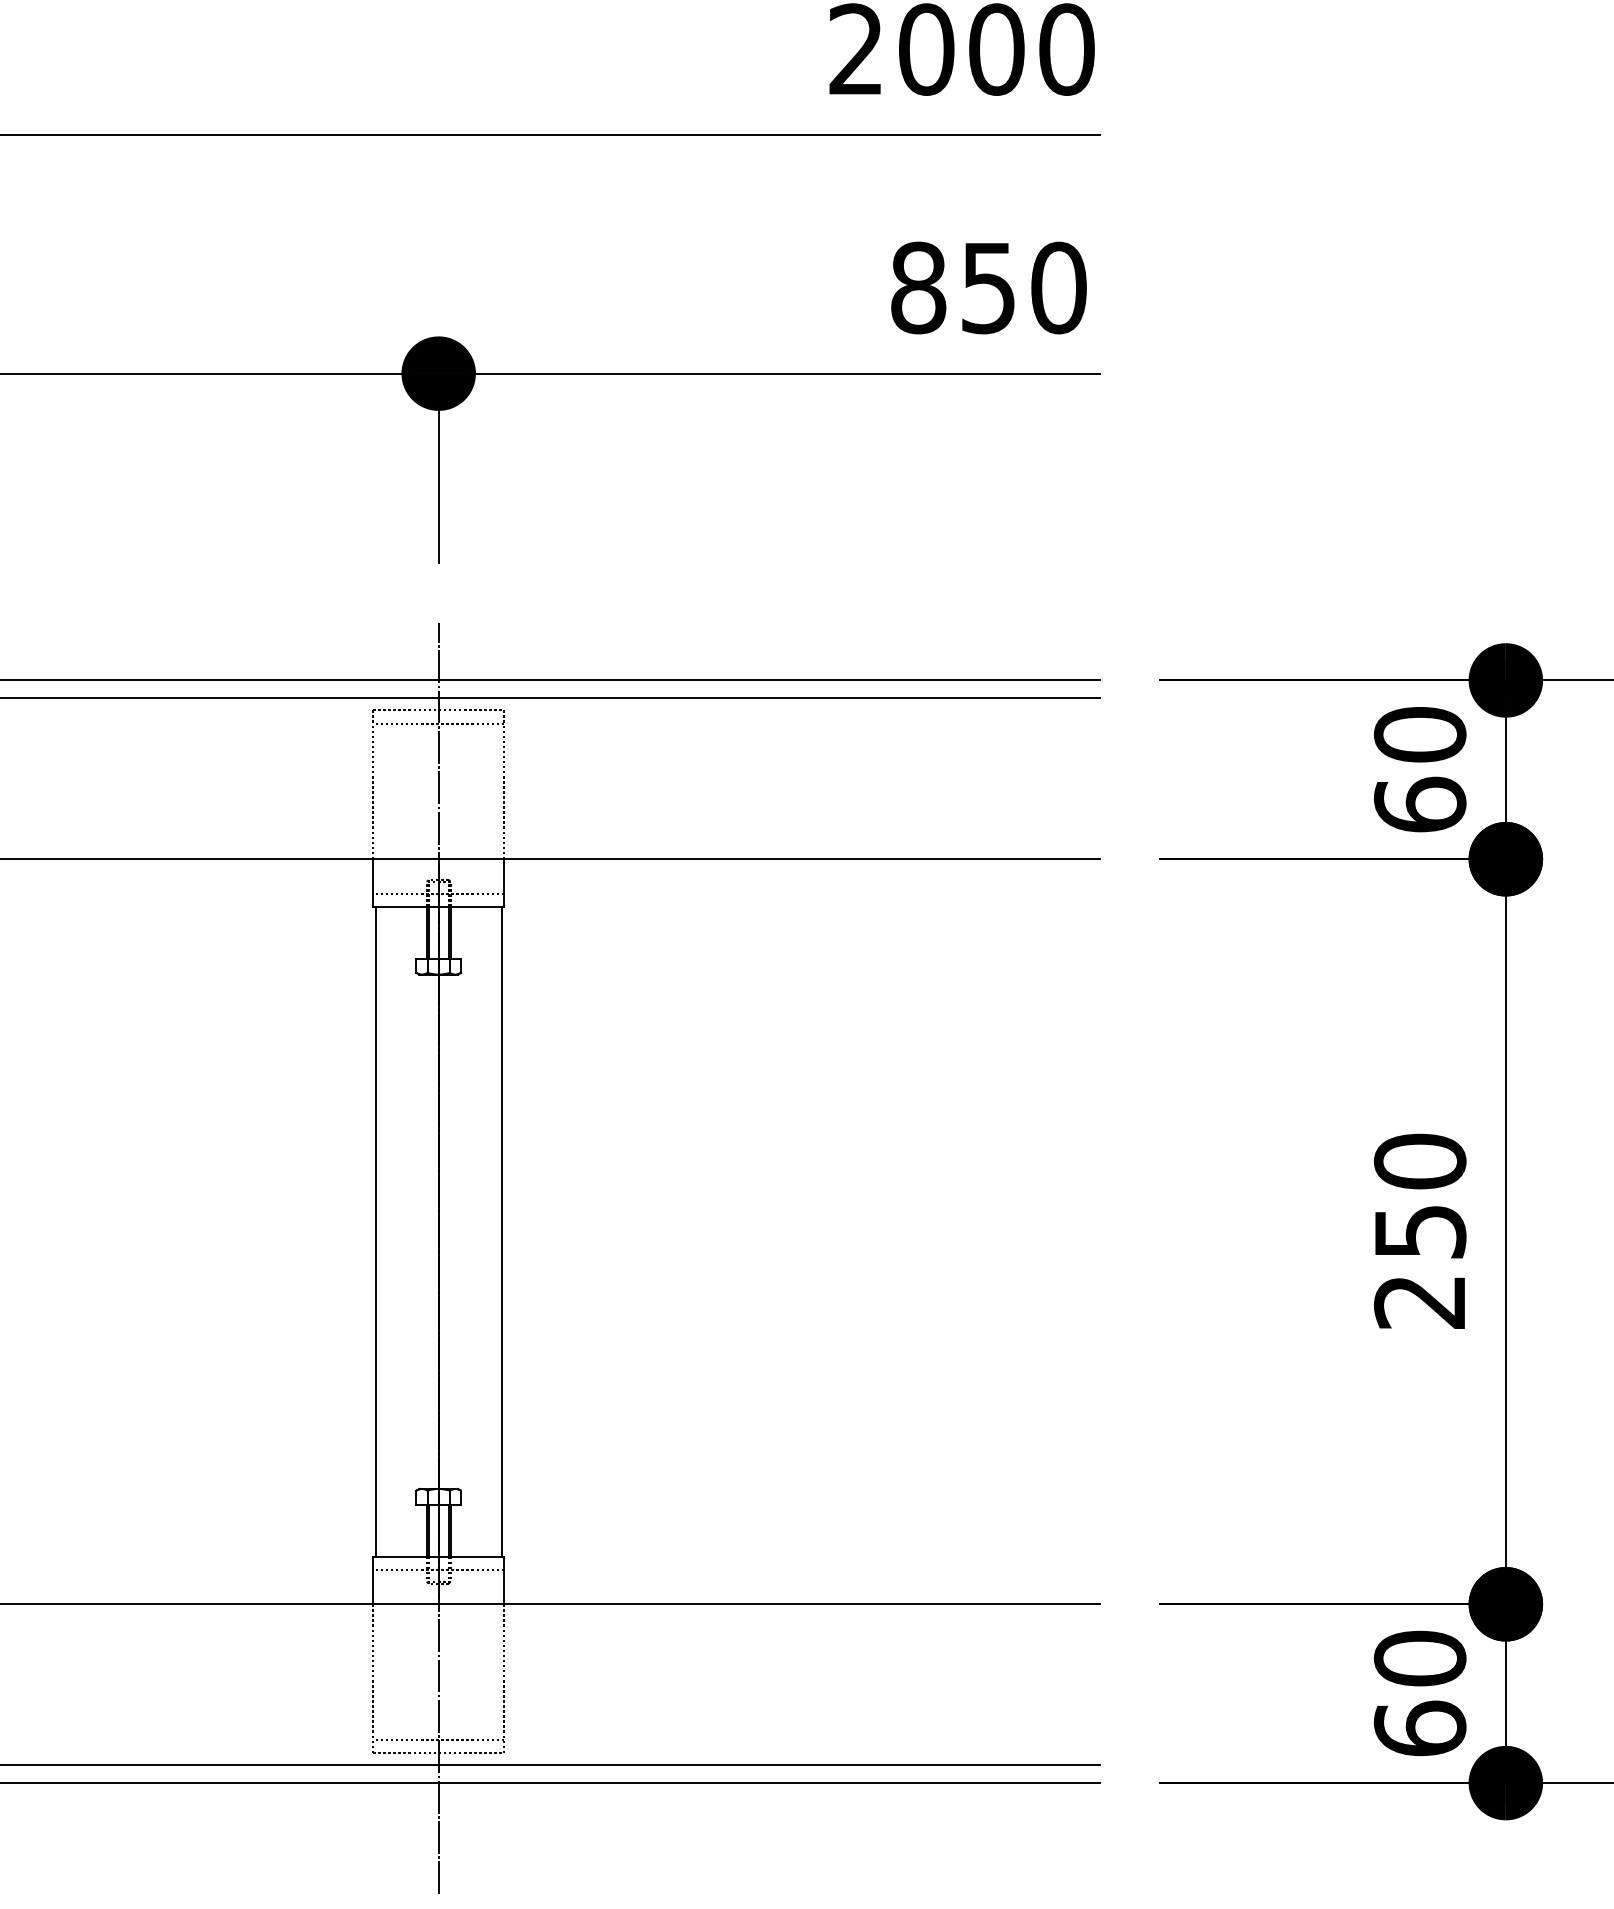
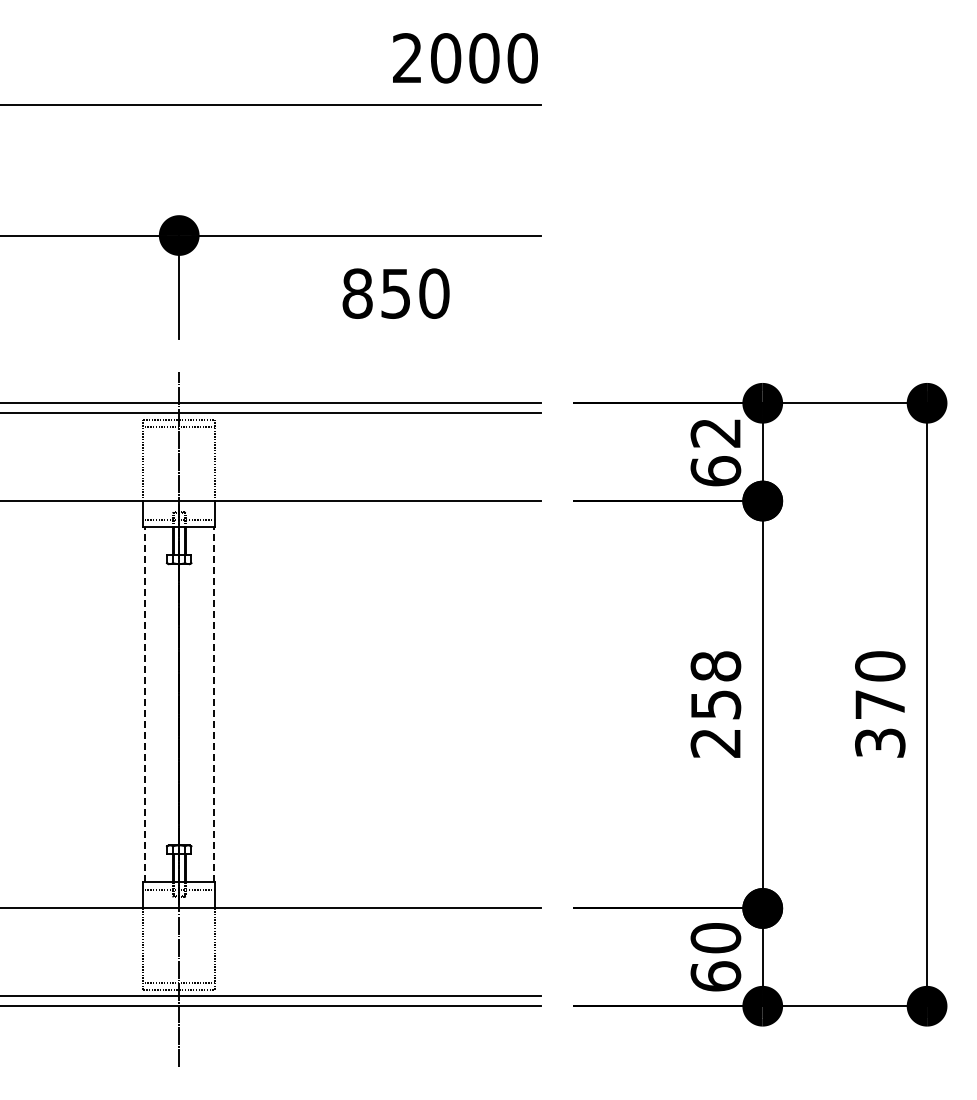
text: (987, 287) -> (395, 293), moved
text: (1419, 733) -> (715, 432), 60 -> 62
text: (1419, 1161) -> (715, 666), 250 -> 258
line: (375, 1231) -> (144, 704), solid -> dashed
line: (501, 1231) -> (213, 704), solid -> dashed

